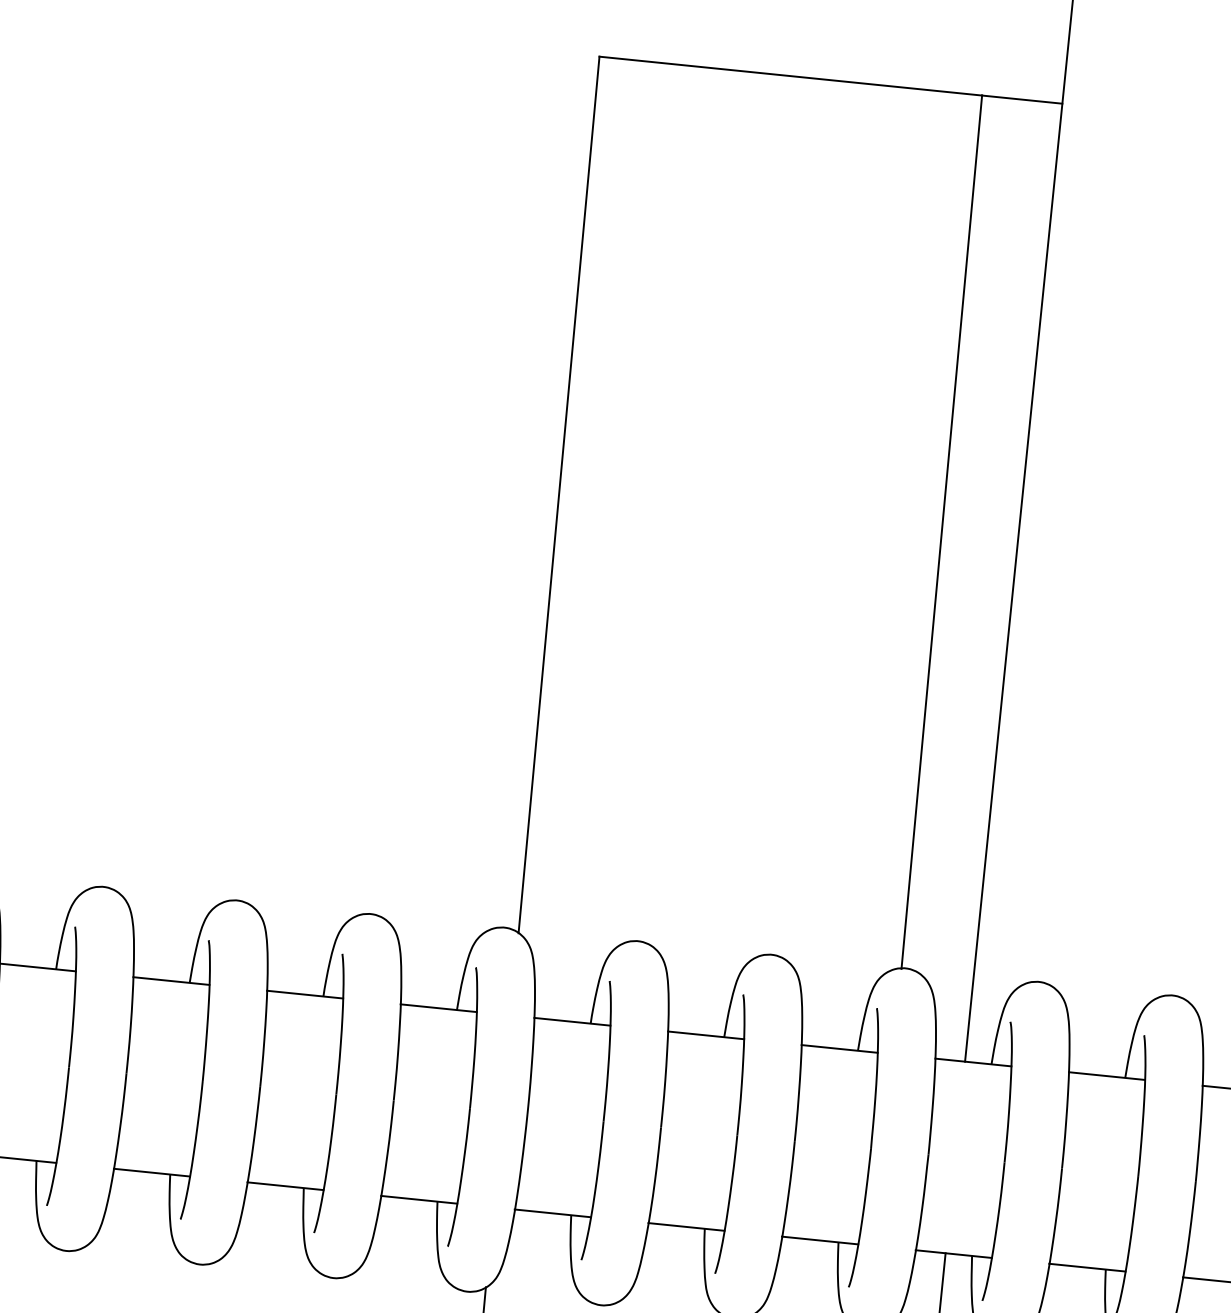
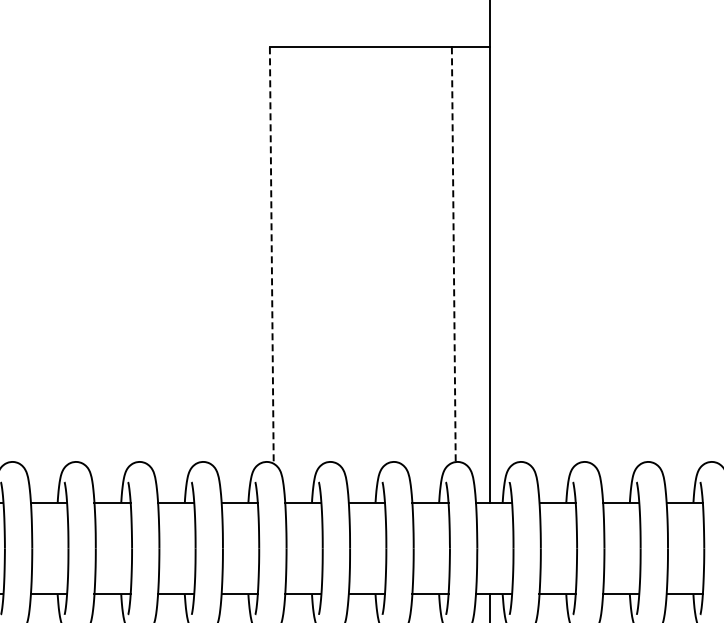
line: (558, 496) -> (271, 256), solid -> dashed
line: (941, 531) -> (453, 254), solid -> dashed

